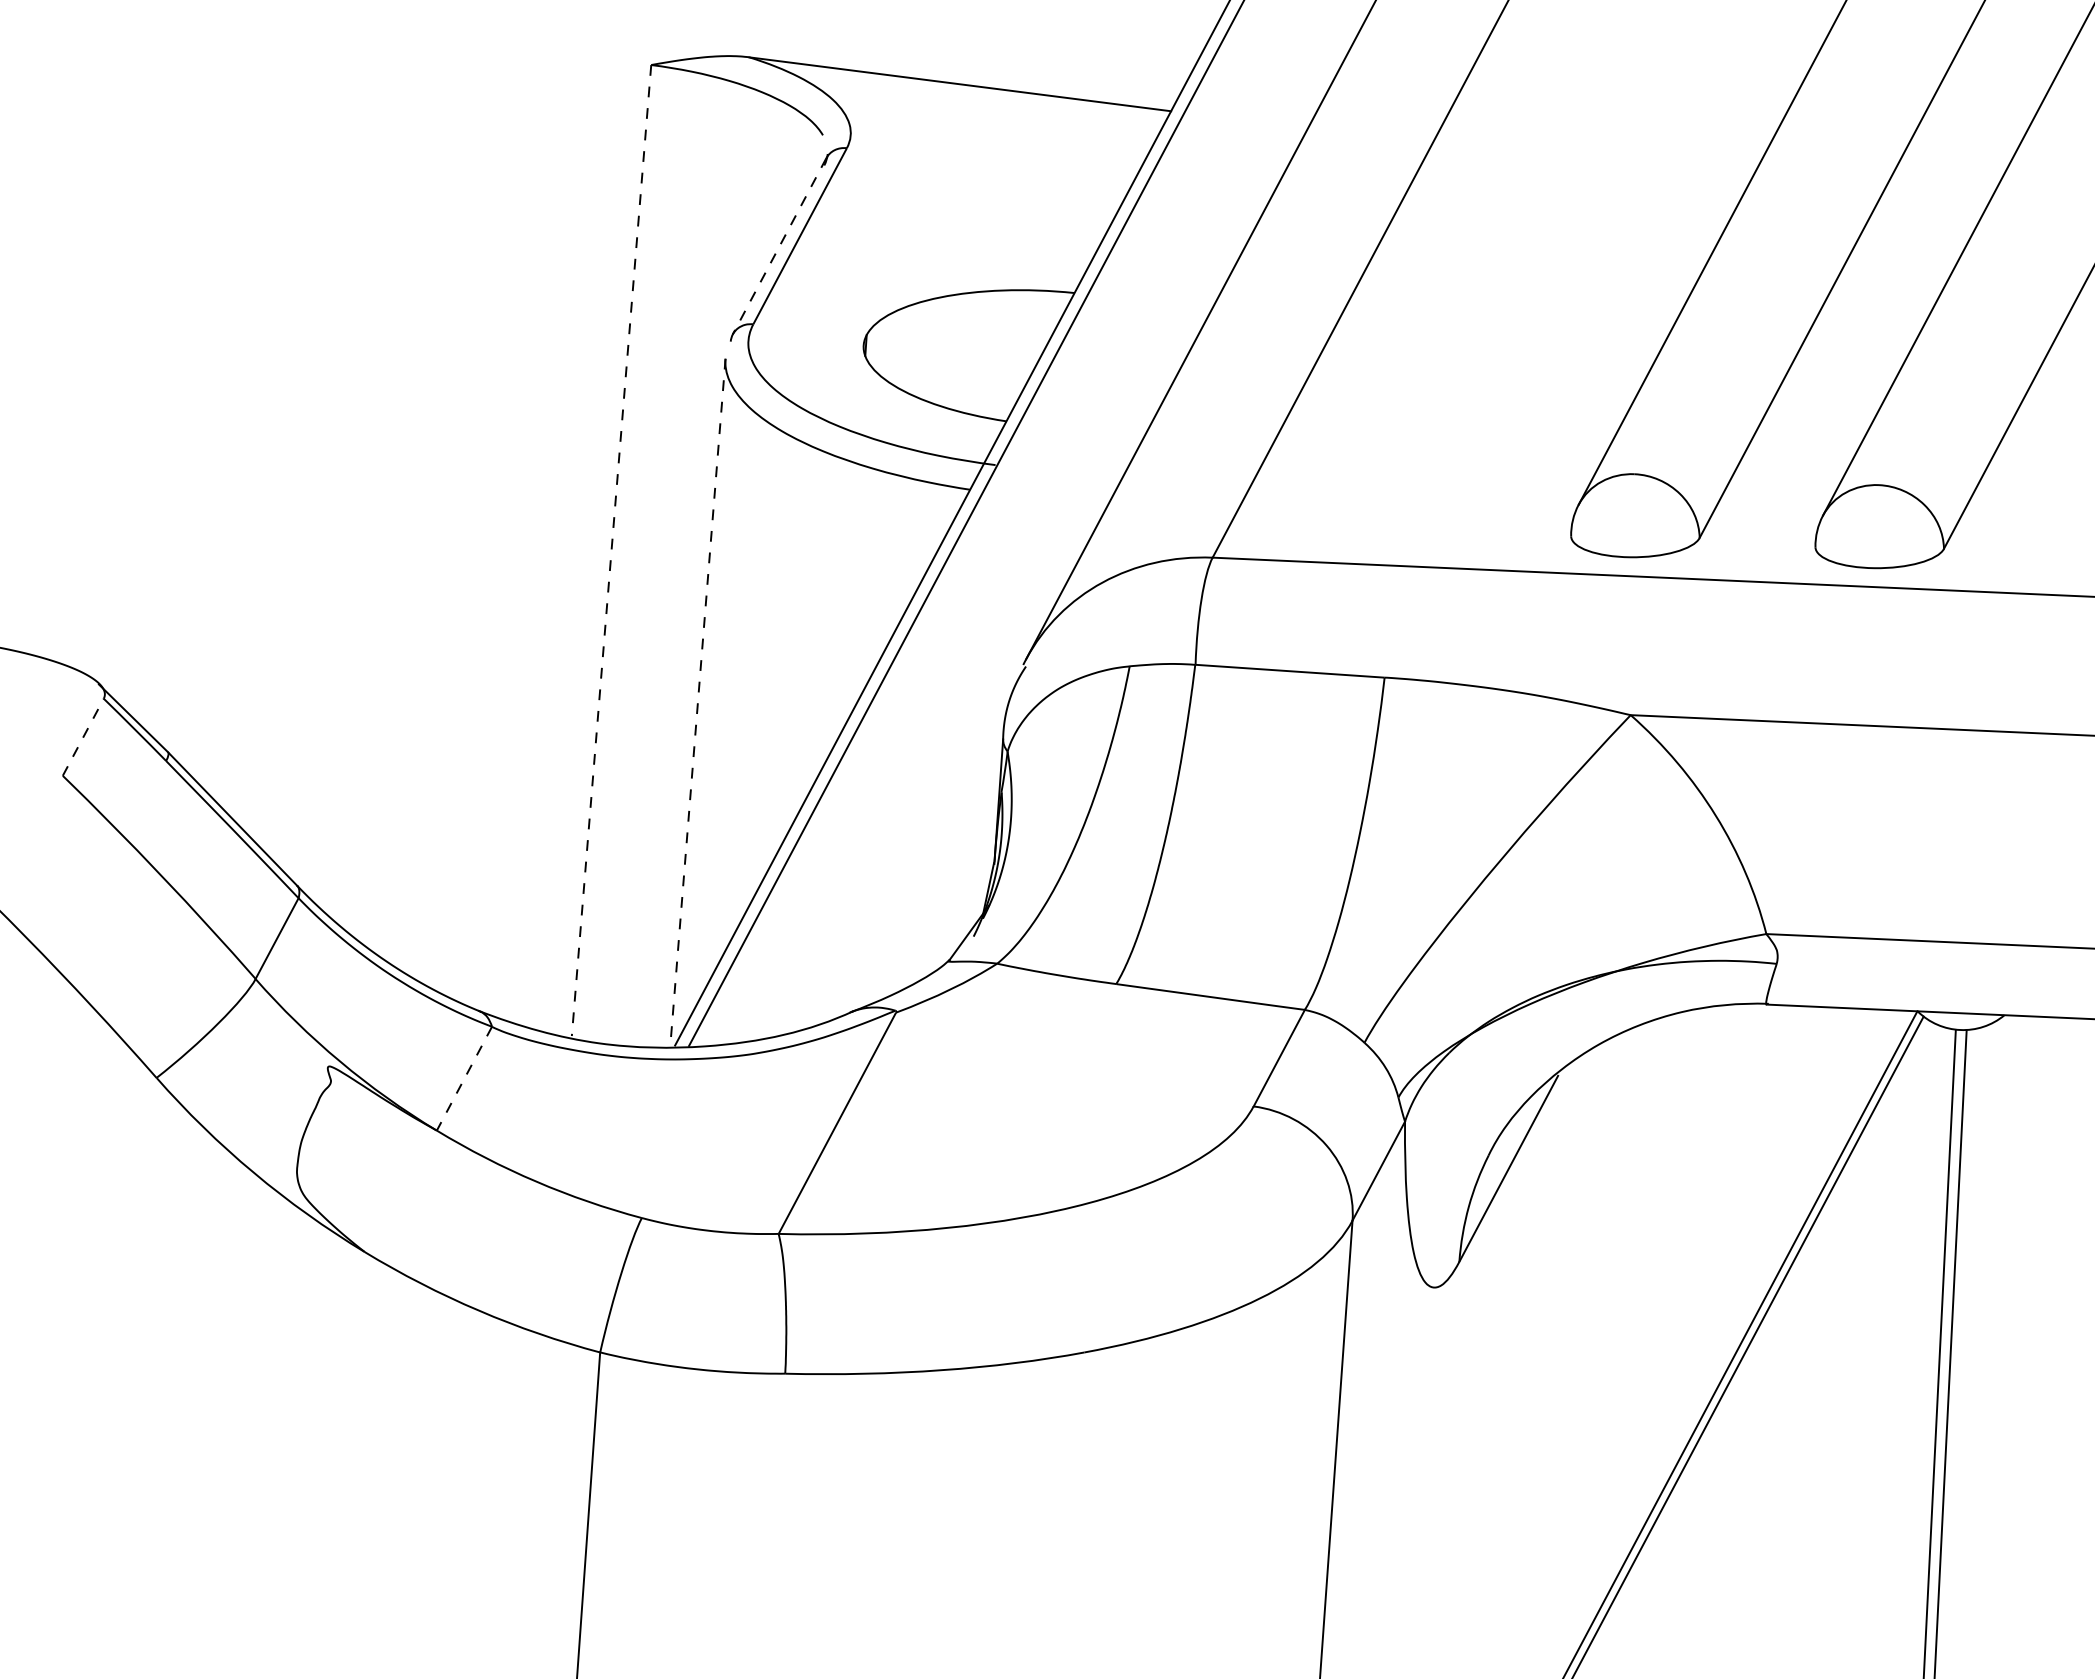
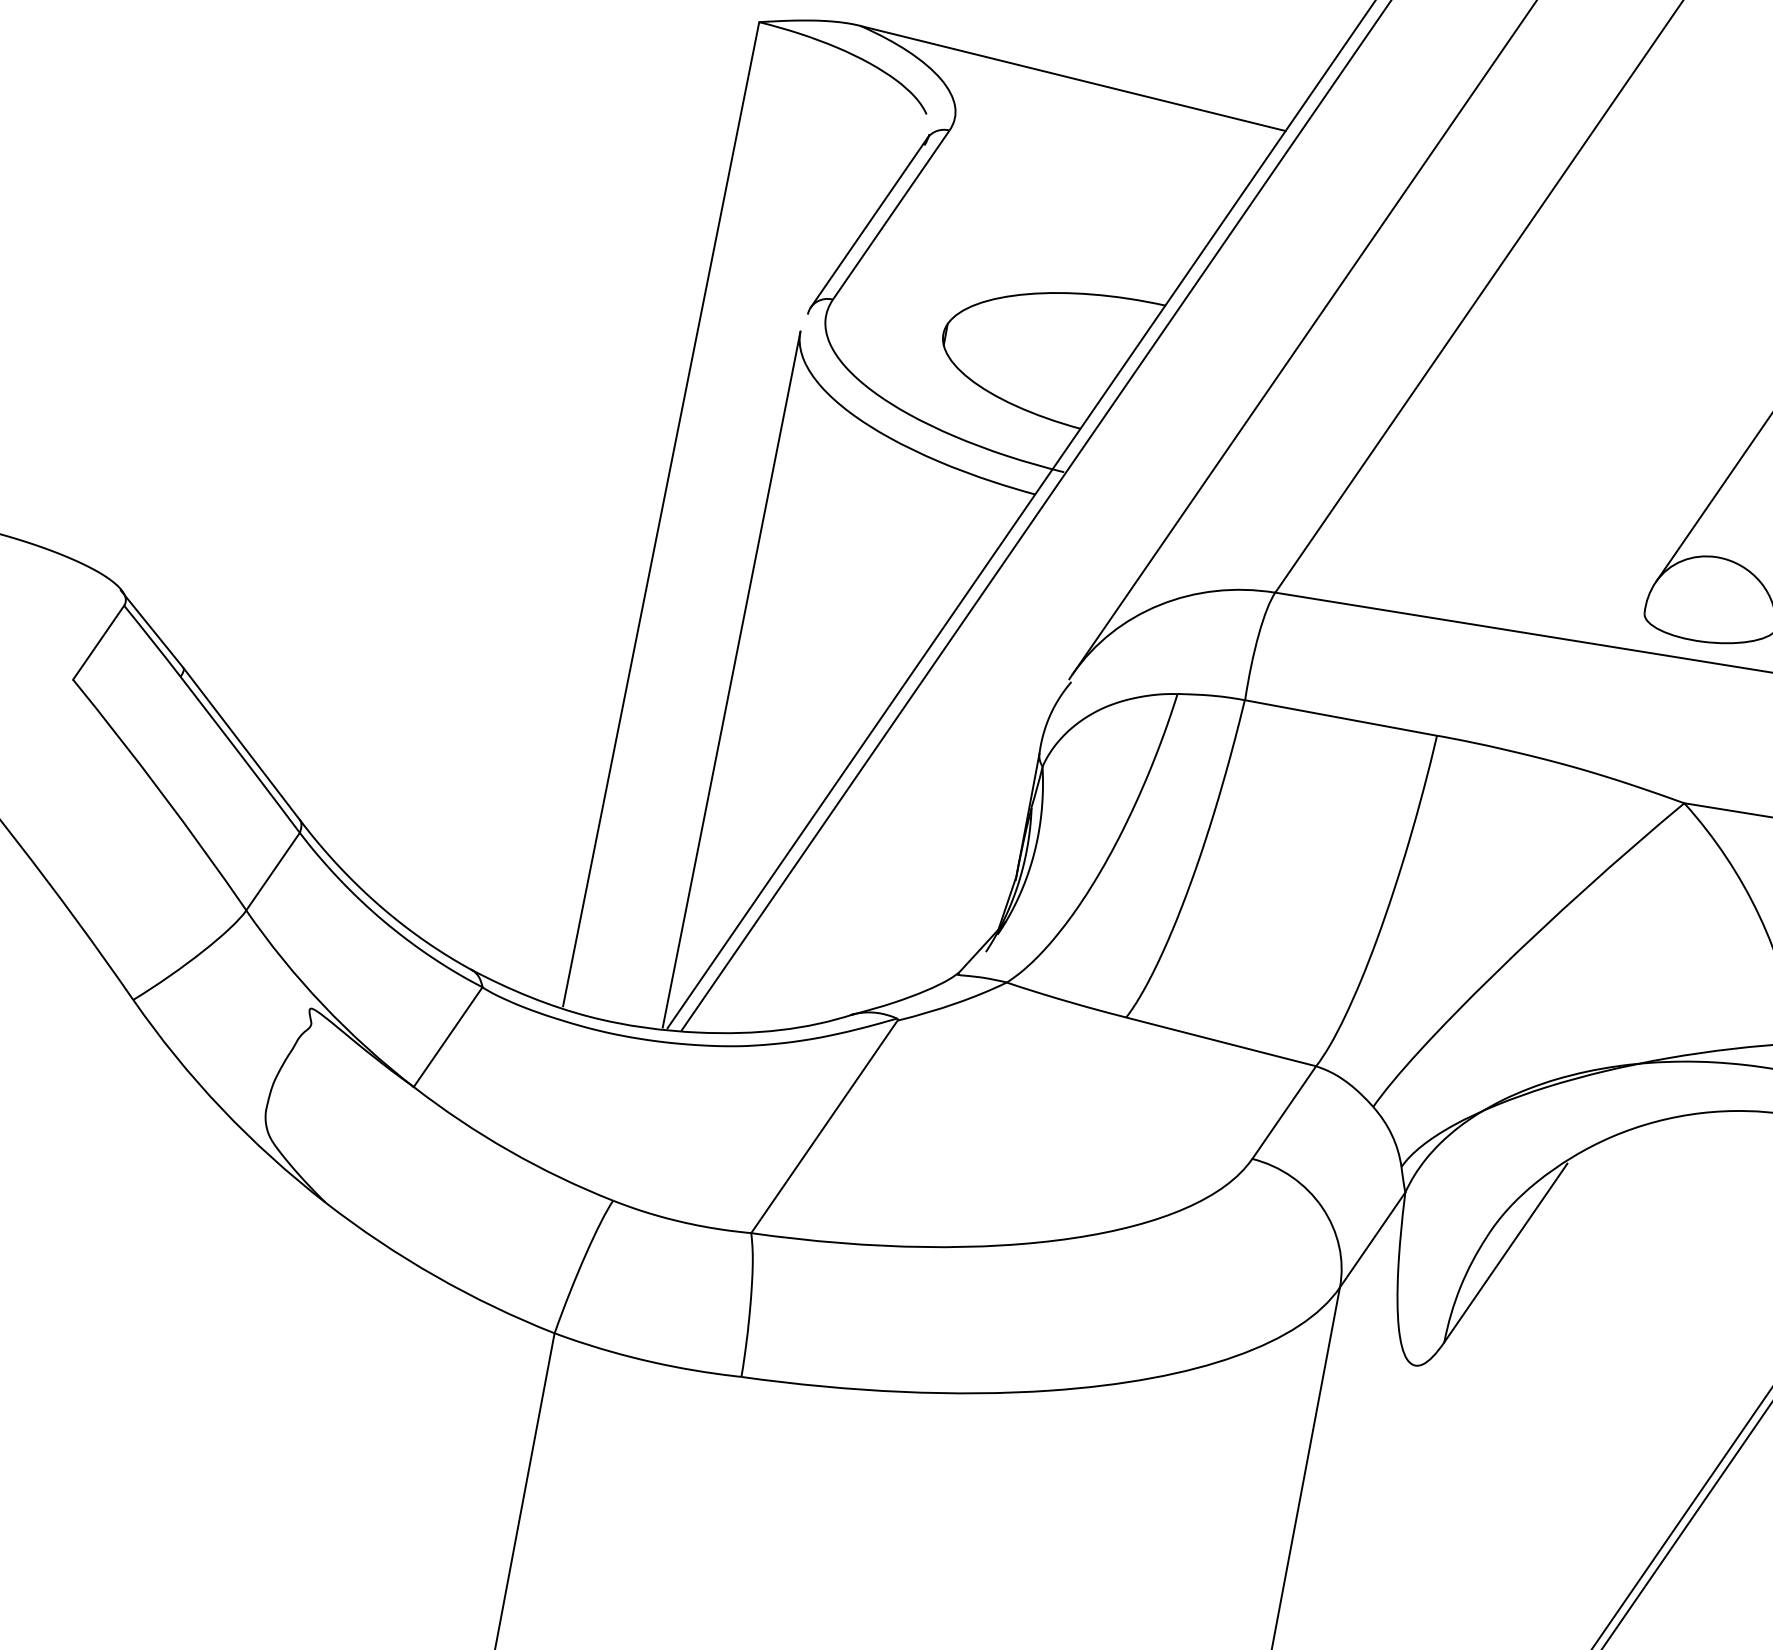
line: (779, 246) -> (868, 223), dashed -> solid
line: (611, 551) -> (661, 515), dashed -> solid
line: (697, 702) -> (731, 679), dashed -> solid
line: (83, 737) -> (98, 642), dashed -> solid
line: (464, 1078) -> (448, 1036), dashed -> solid

